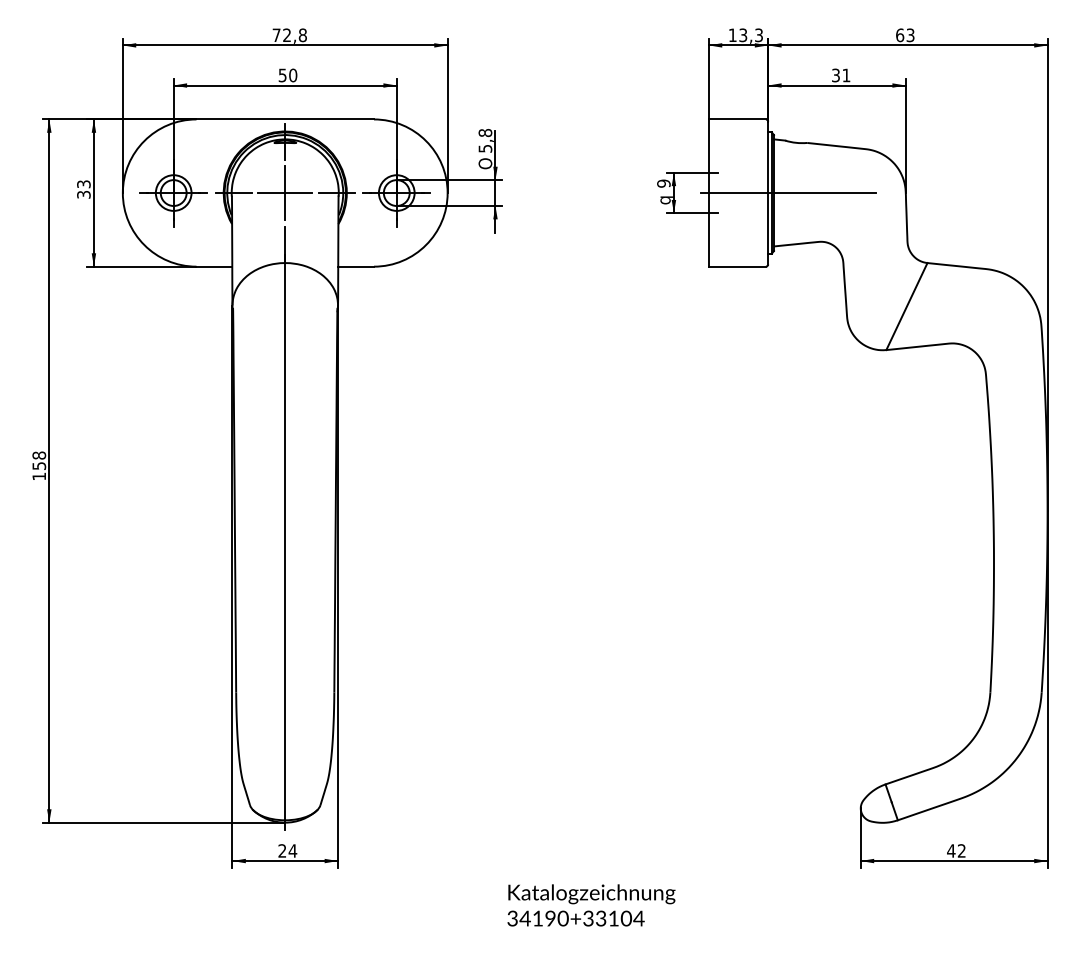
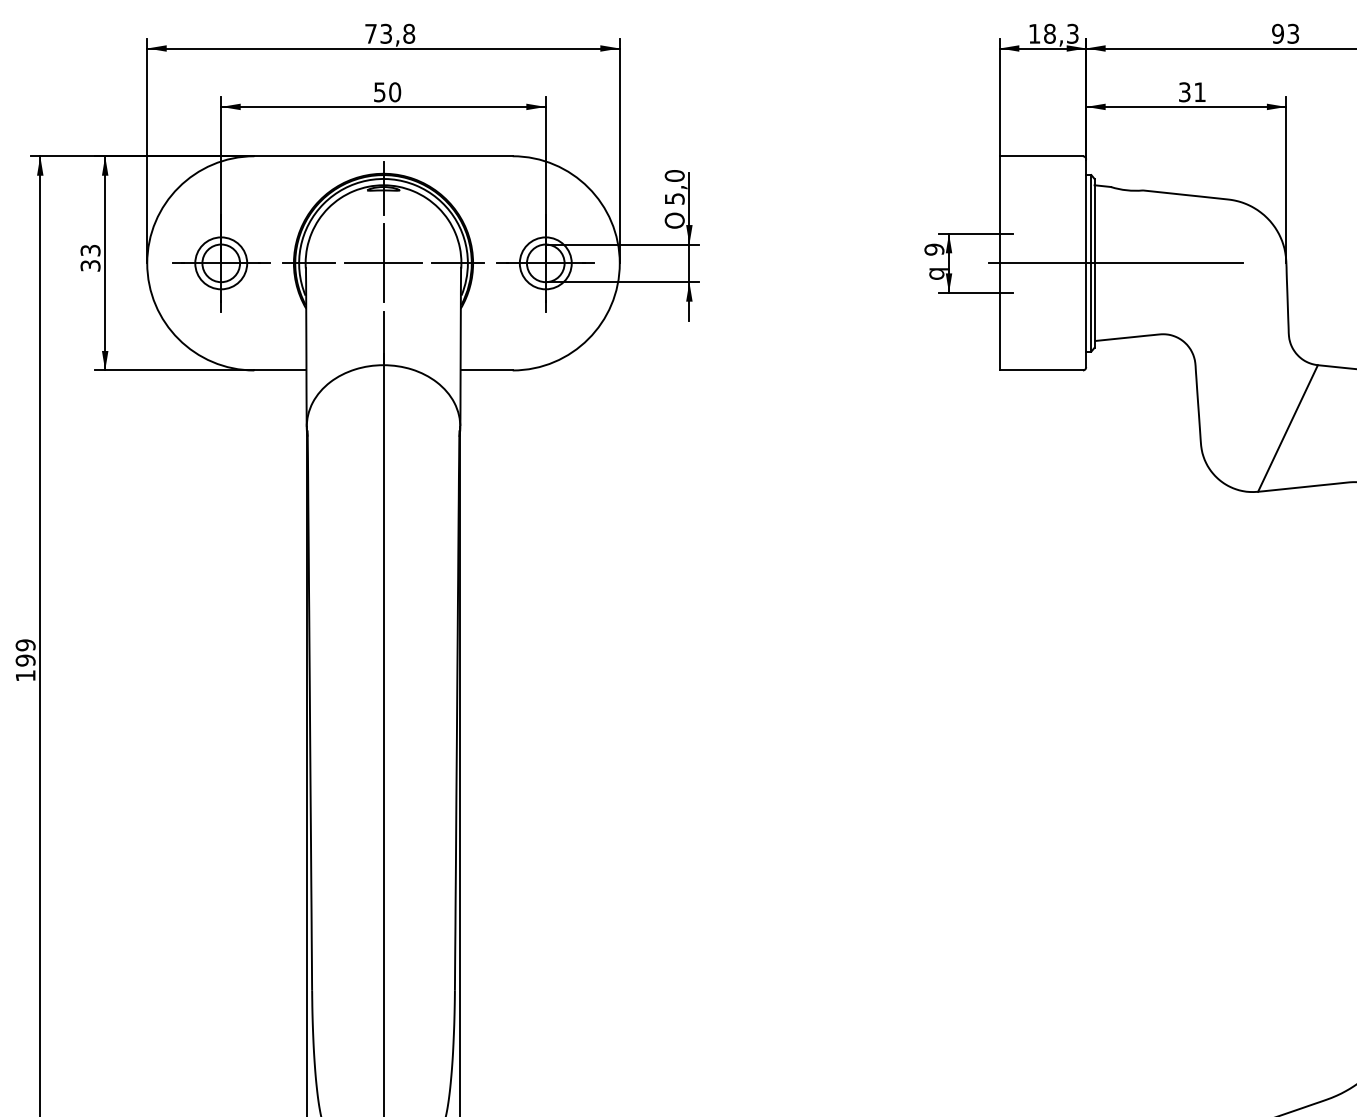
text: (286, 35) -> (385, 34), 72,8 -> 73,8
text: (743, 35) -> (1050, 34), 13,3 -> 18,3
text: (900, 35) -> (1278, 34), 63 -> 93
text: (484, 132) -> (673, 175), 5,8 -> 5,0
text: (39, 460) -> (25, 652), 158 -> 199

